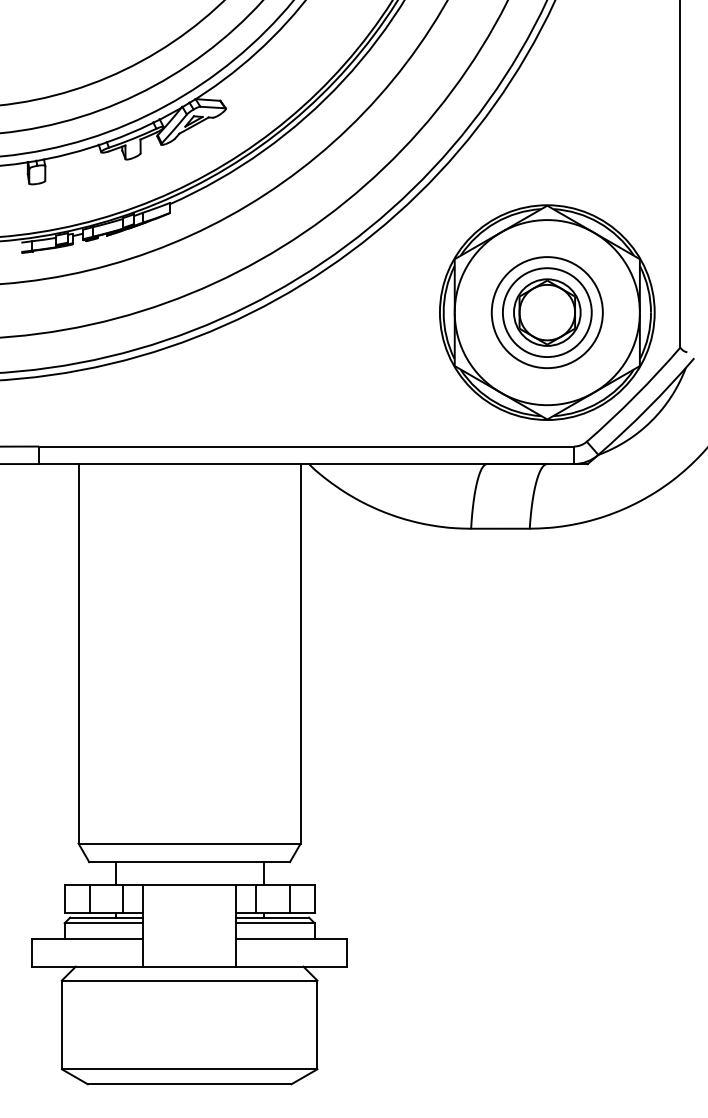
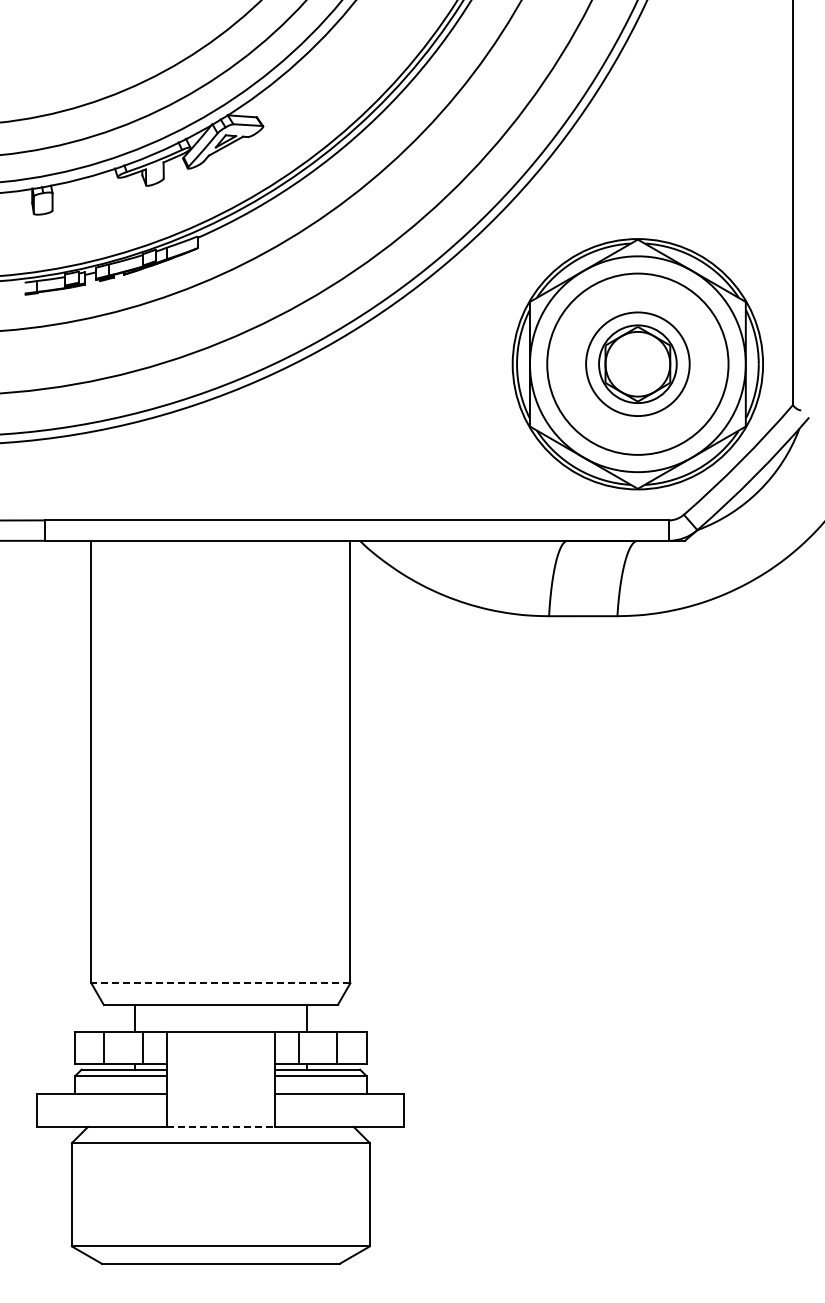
circle: (546, 312) -> (637, 364), size x1.4
line: (189, 843) -> (220, 983), solid -> dashed
line: (189, 966) -> (220, 1126), solid -> dashed

